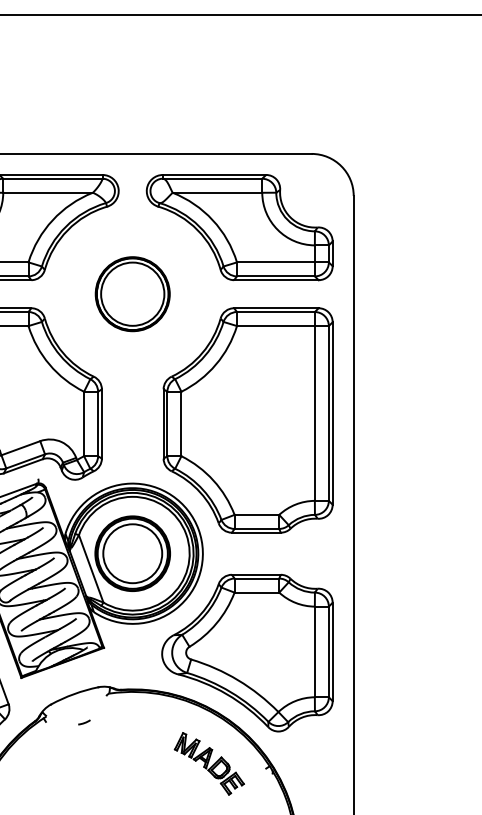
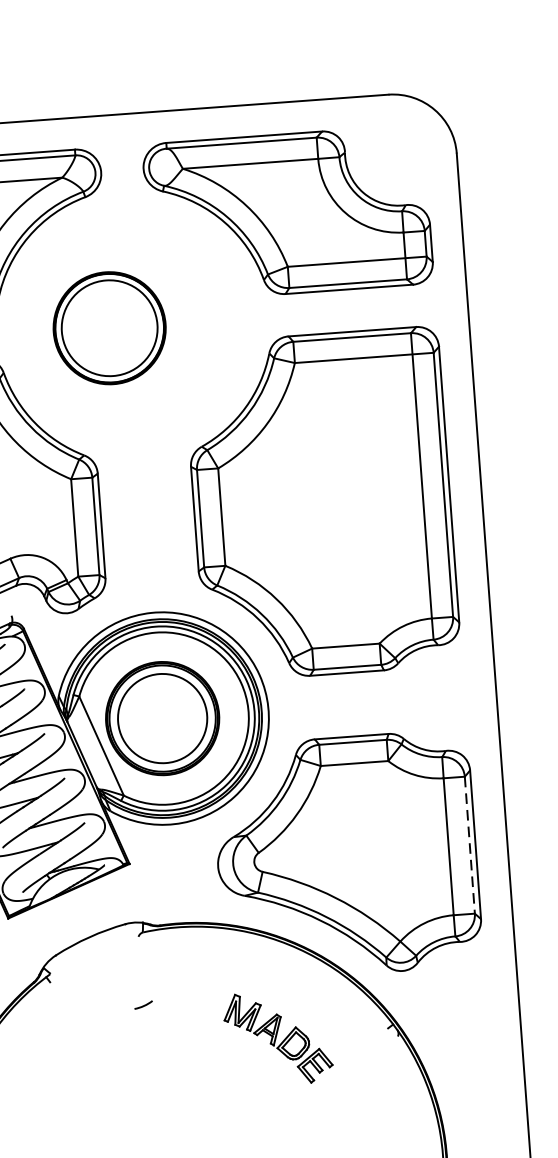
part: (132, 294) -> (109, 328), moved
line: (328, 652) -> (469, 846), solid -> dashed
arc: (84, 722) -> (143, 1005), moved
part: (208, 763) -> (276, 1037), moved

